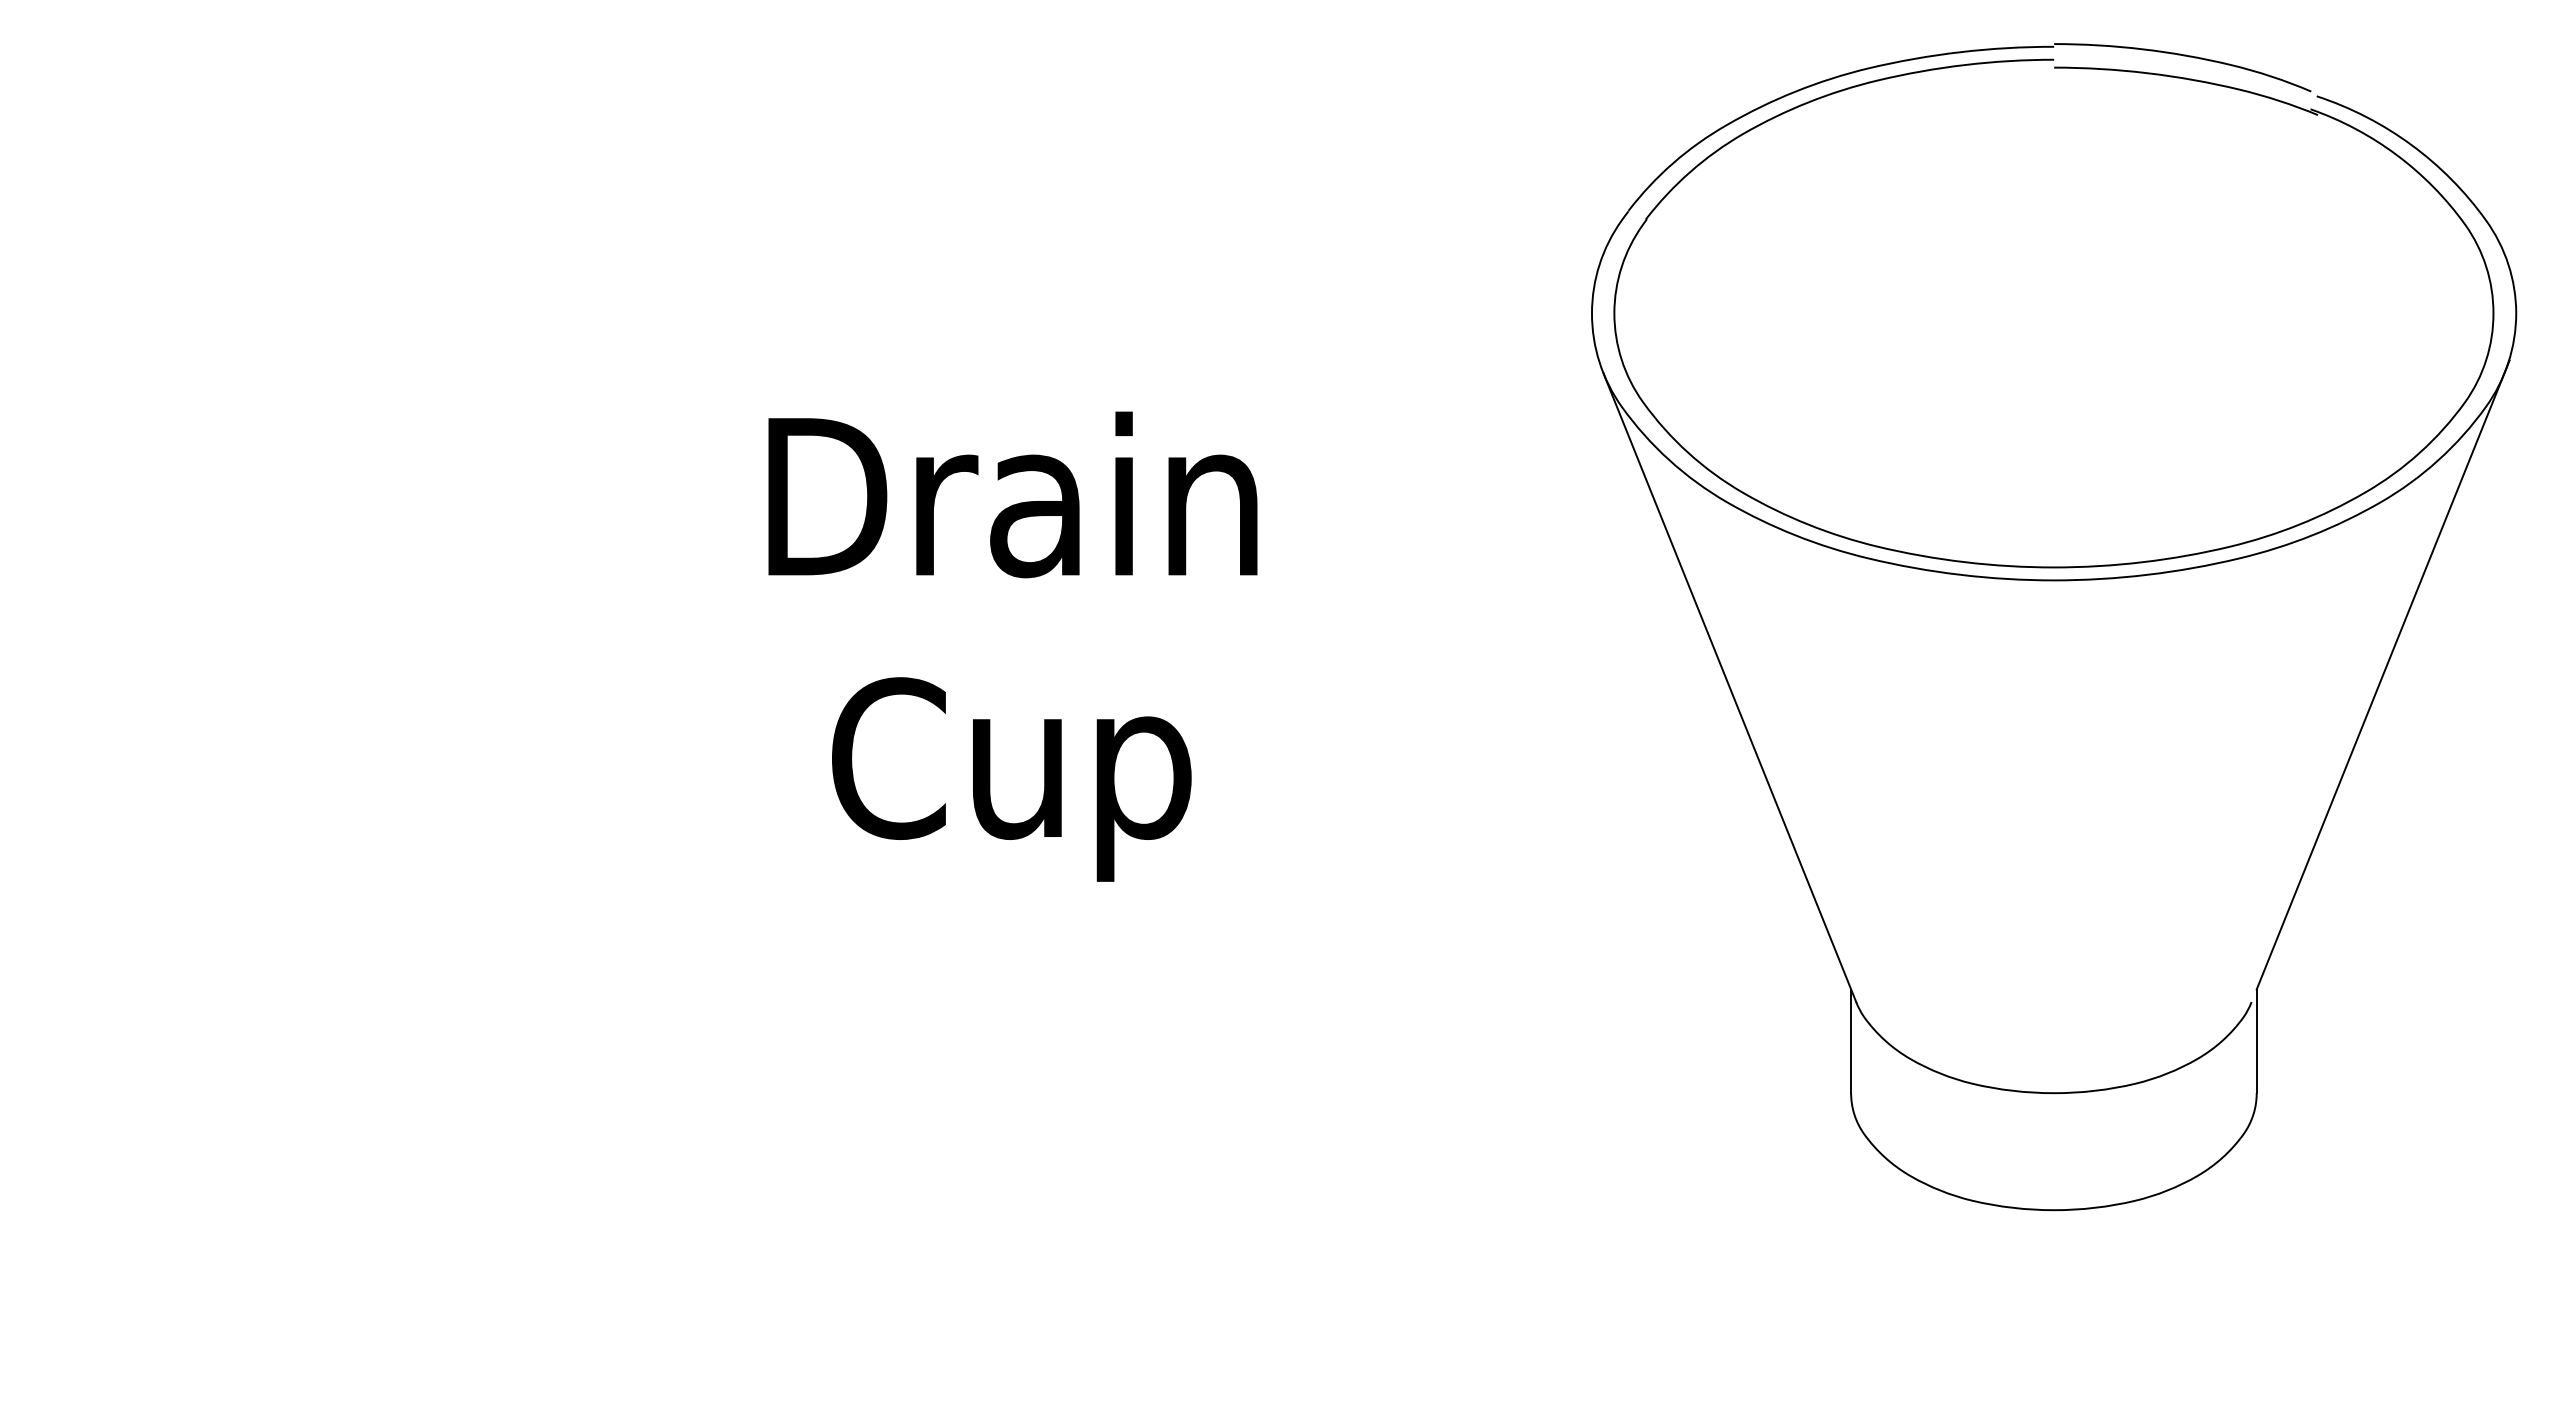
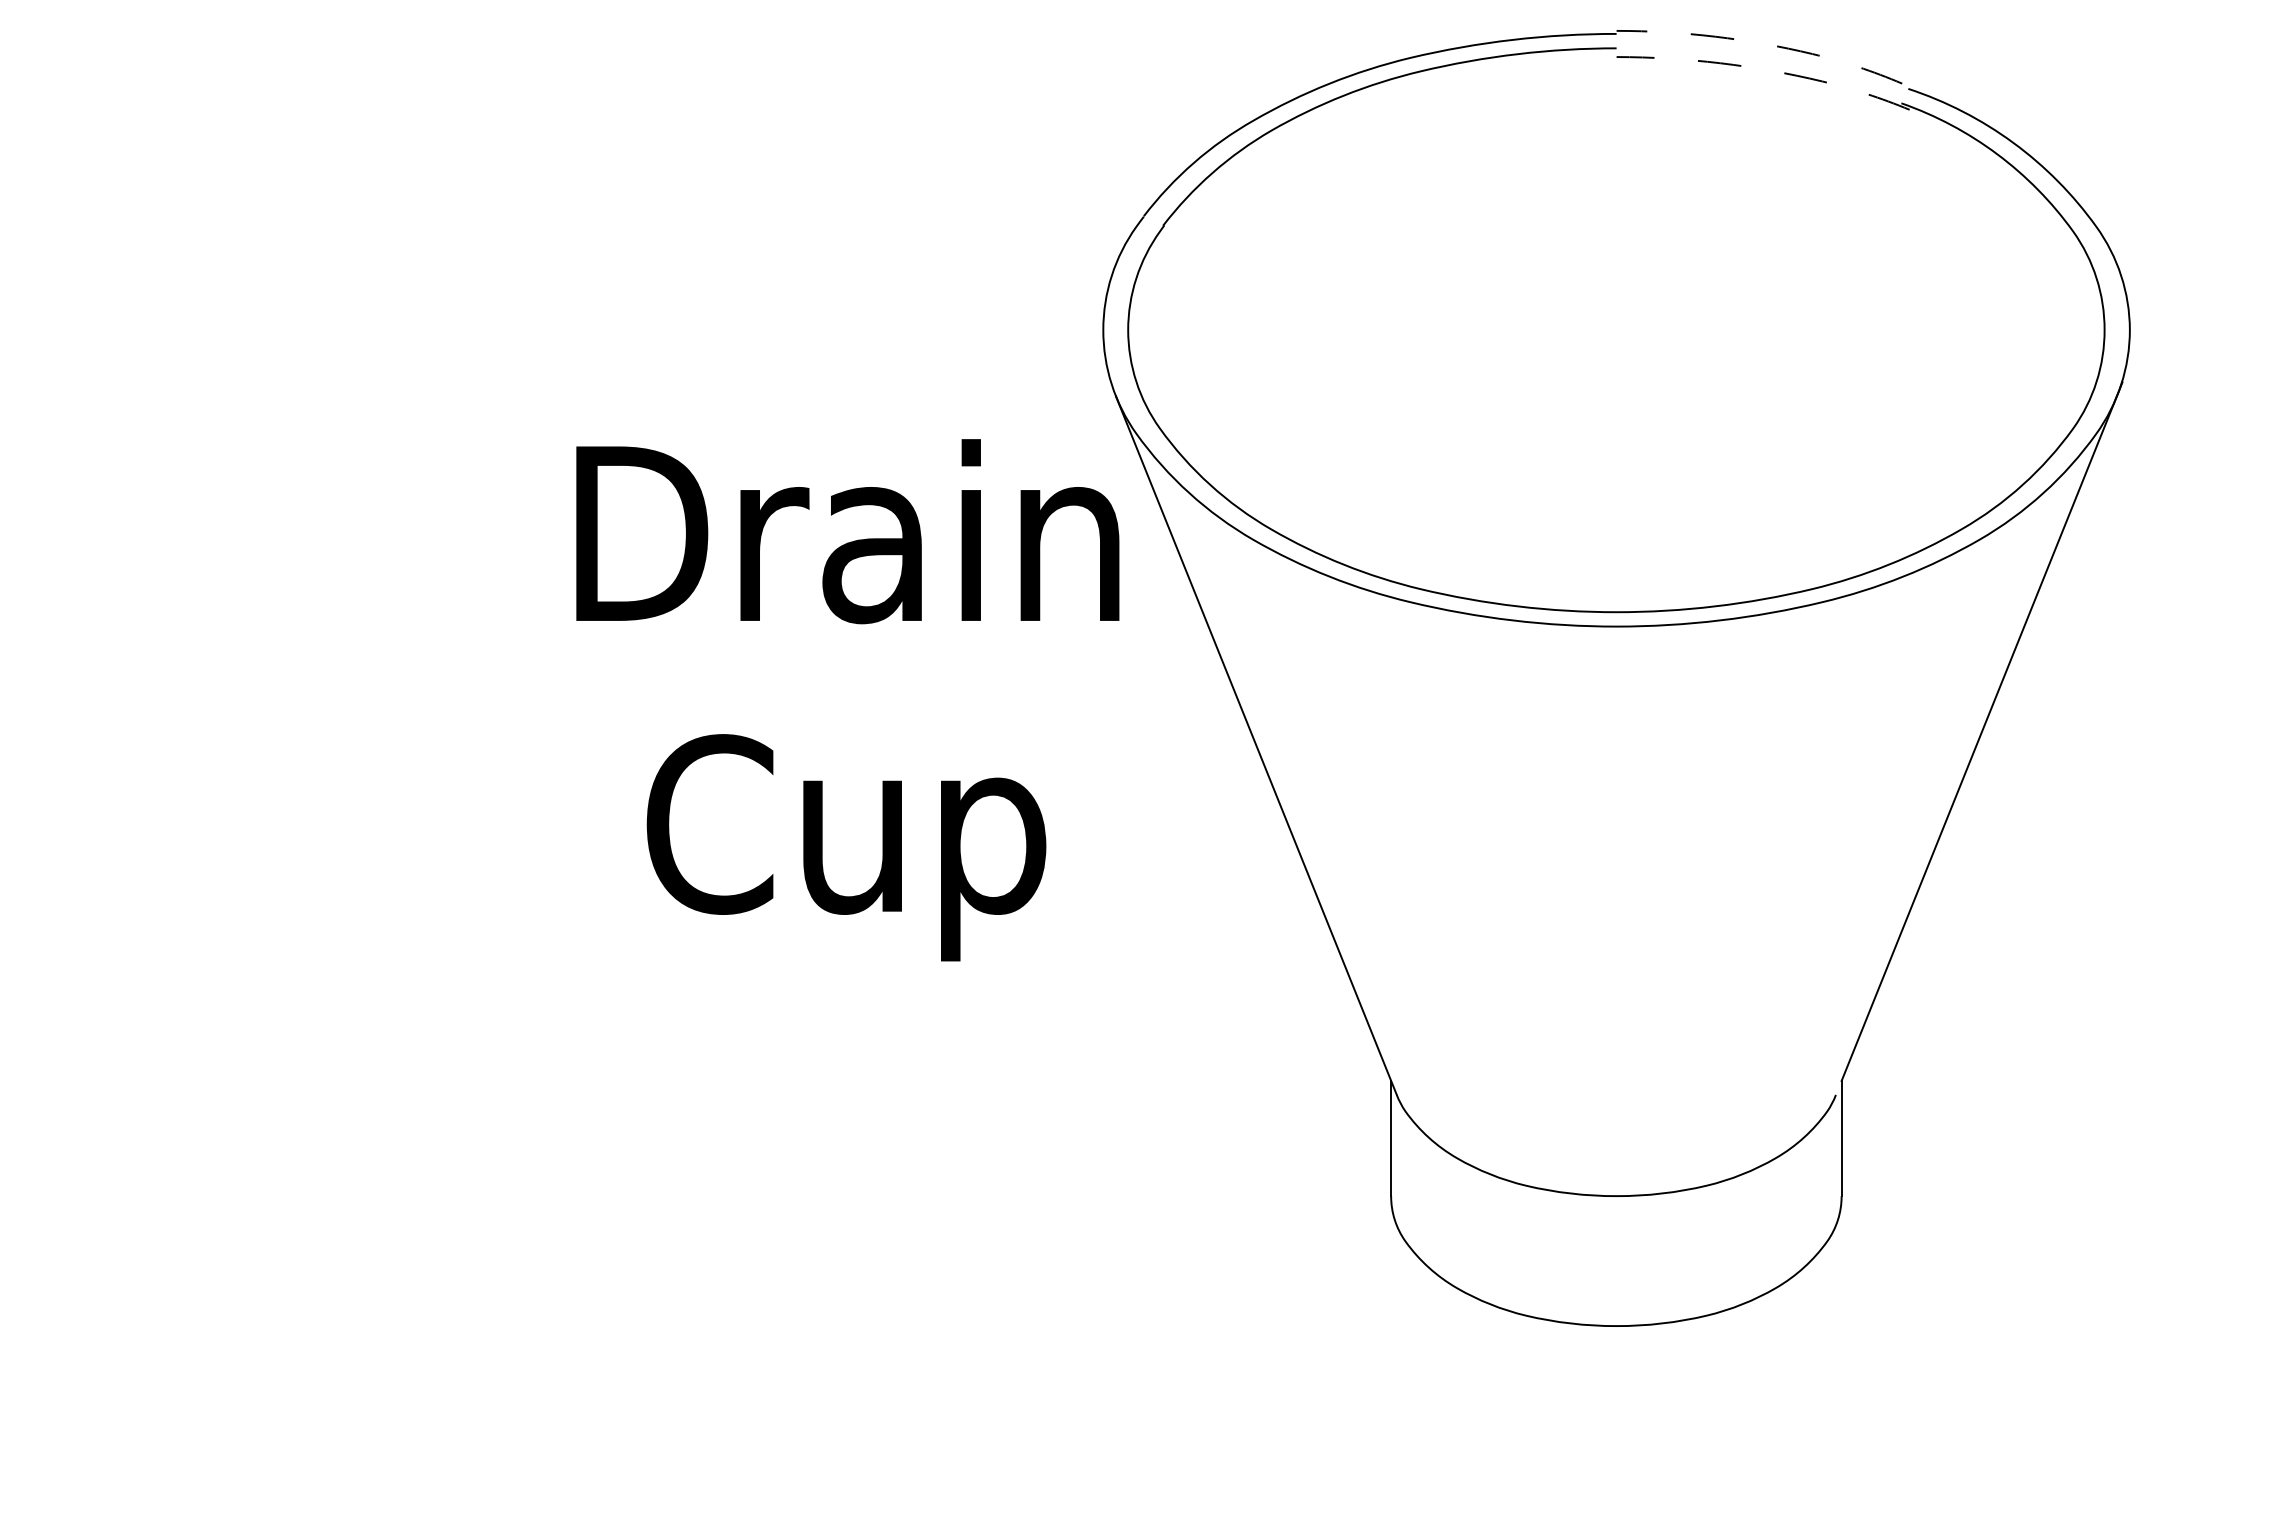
line: (2184, 55) -> (1761, 43), solid -> dashed
line: (2187, 79) -> (1764, 70), solid -> dashed
text: (1012, 646) -> (847, 700), moved

